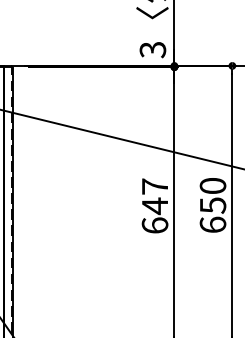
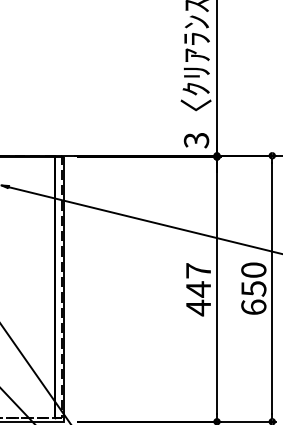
text: (154, 225) -> (198, 307), 647 -> 447

